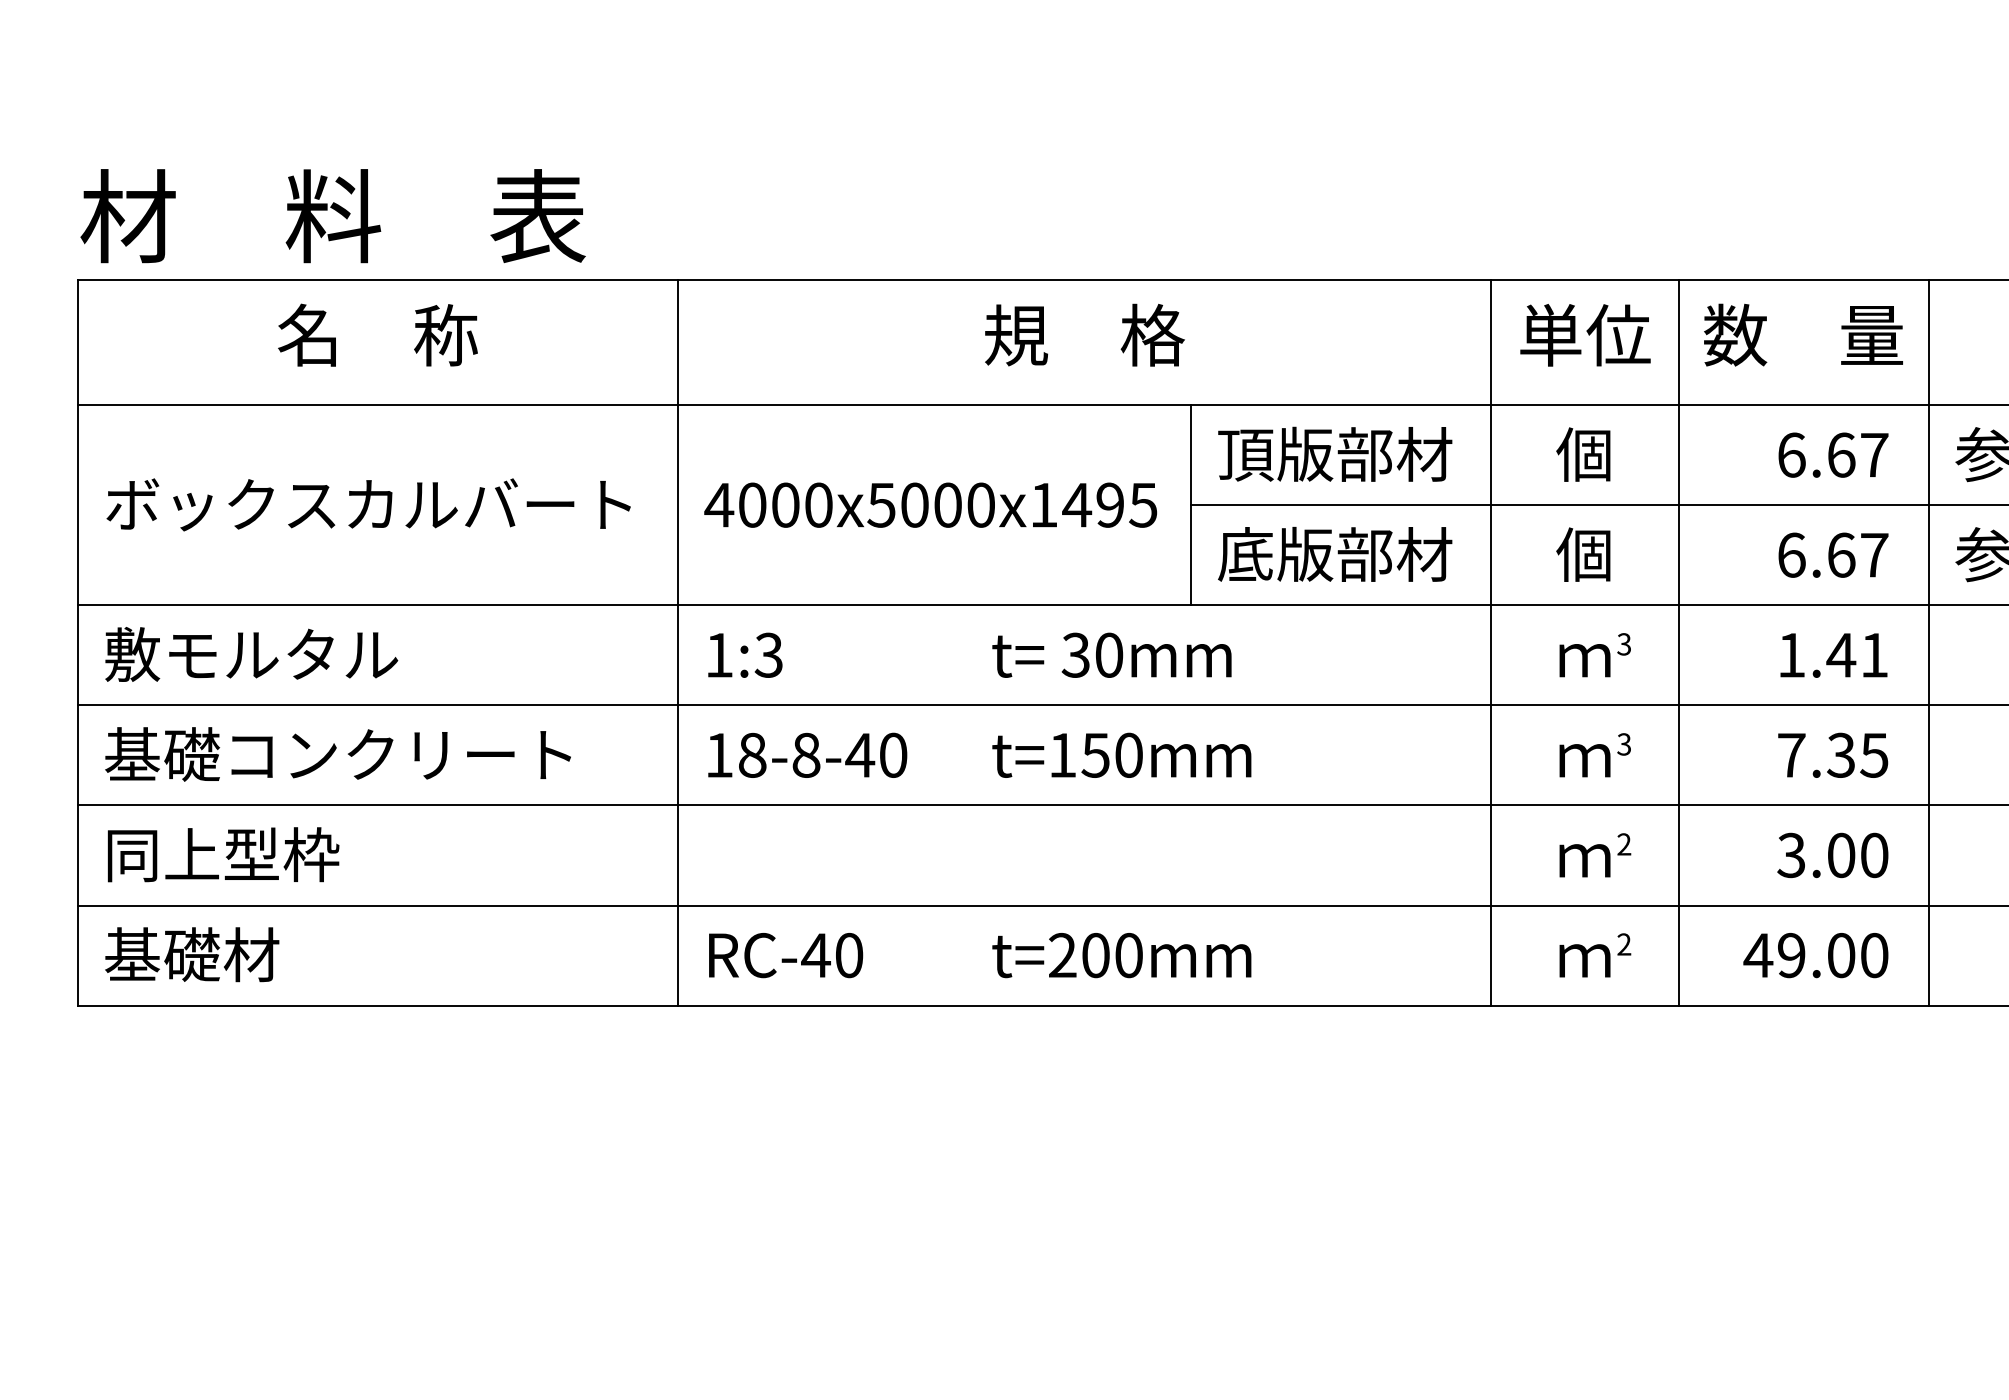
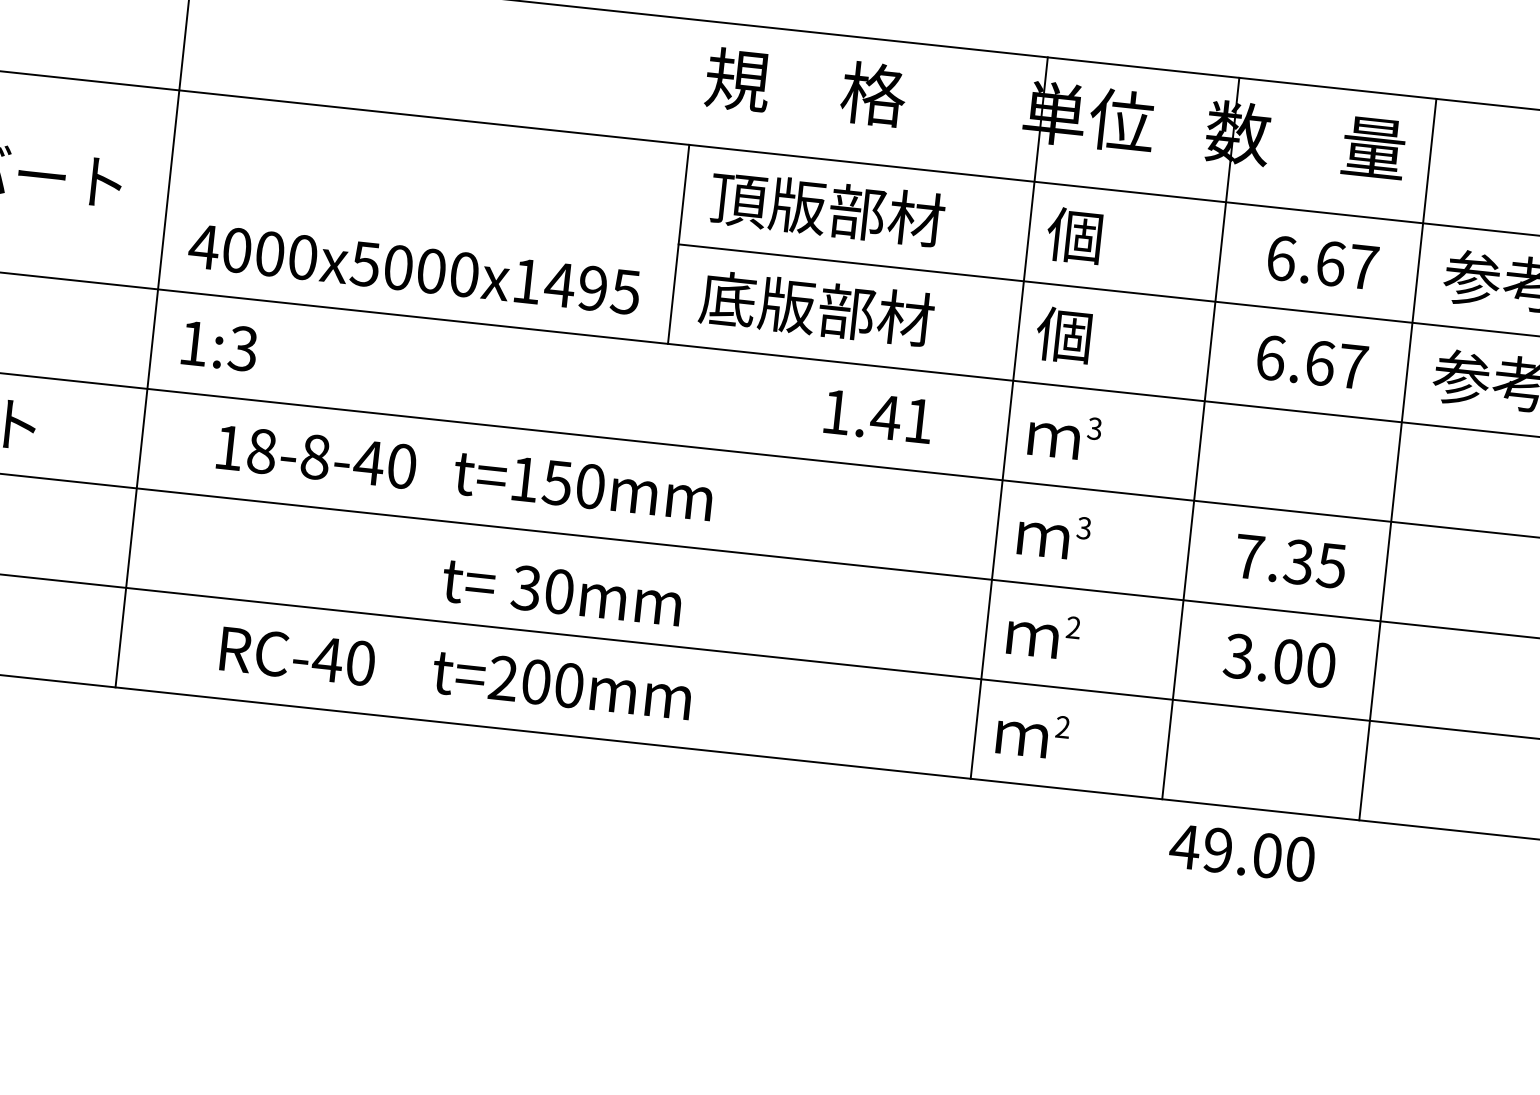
text: (1084, 334) -> (805, 86), moved
text: (930, 504) -> (414, 268), moved
line: (1491, 642) -> (1009, 417), moved
line: (1678, 642) -> (1200, 438), moved
text: (1111, 654) -> (561, 591), moved
text: (1833, 655) -> (878, 416), moved
text: (807, 754) -> (316, 456), moved
text: (786, 955) -> (298, 656), moved
text: (1815, 955) -> (1241, 852), moved

